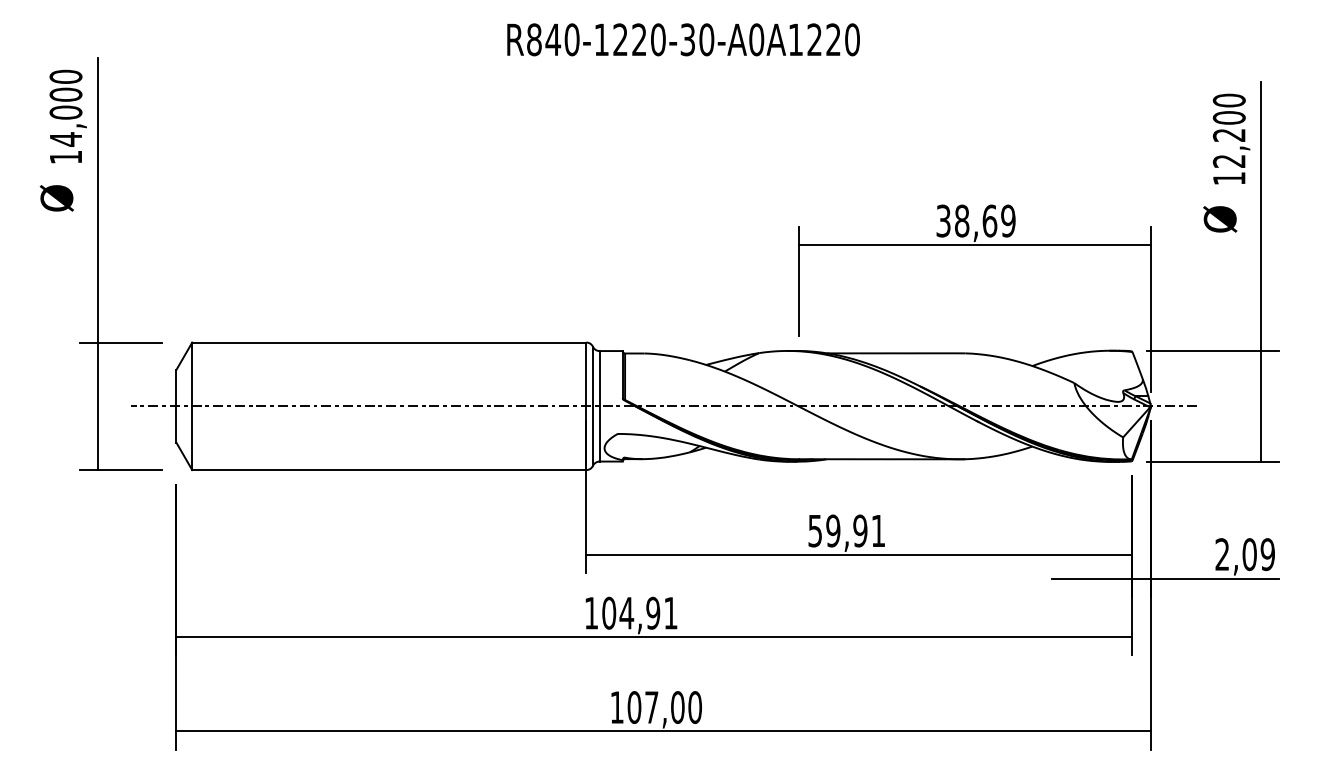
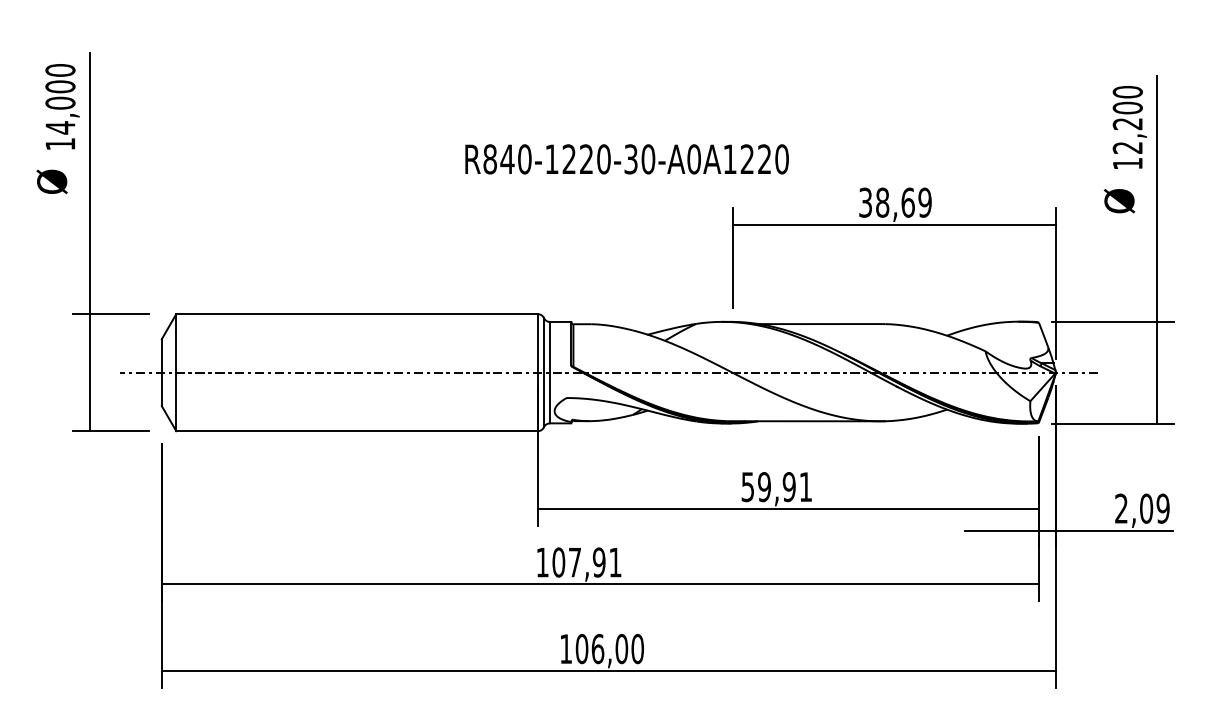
text: (683, 39) -> (627, 159), moved
text: (626, 613) -> (574, 562), 104,91 -> 107,91
text: (651, 707) -> (597, 649), 107,00 -> 106,00

